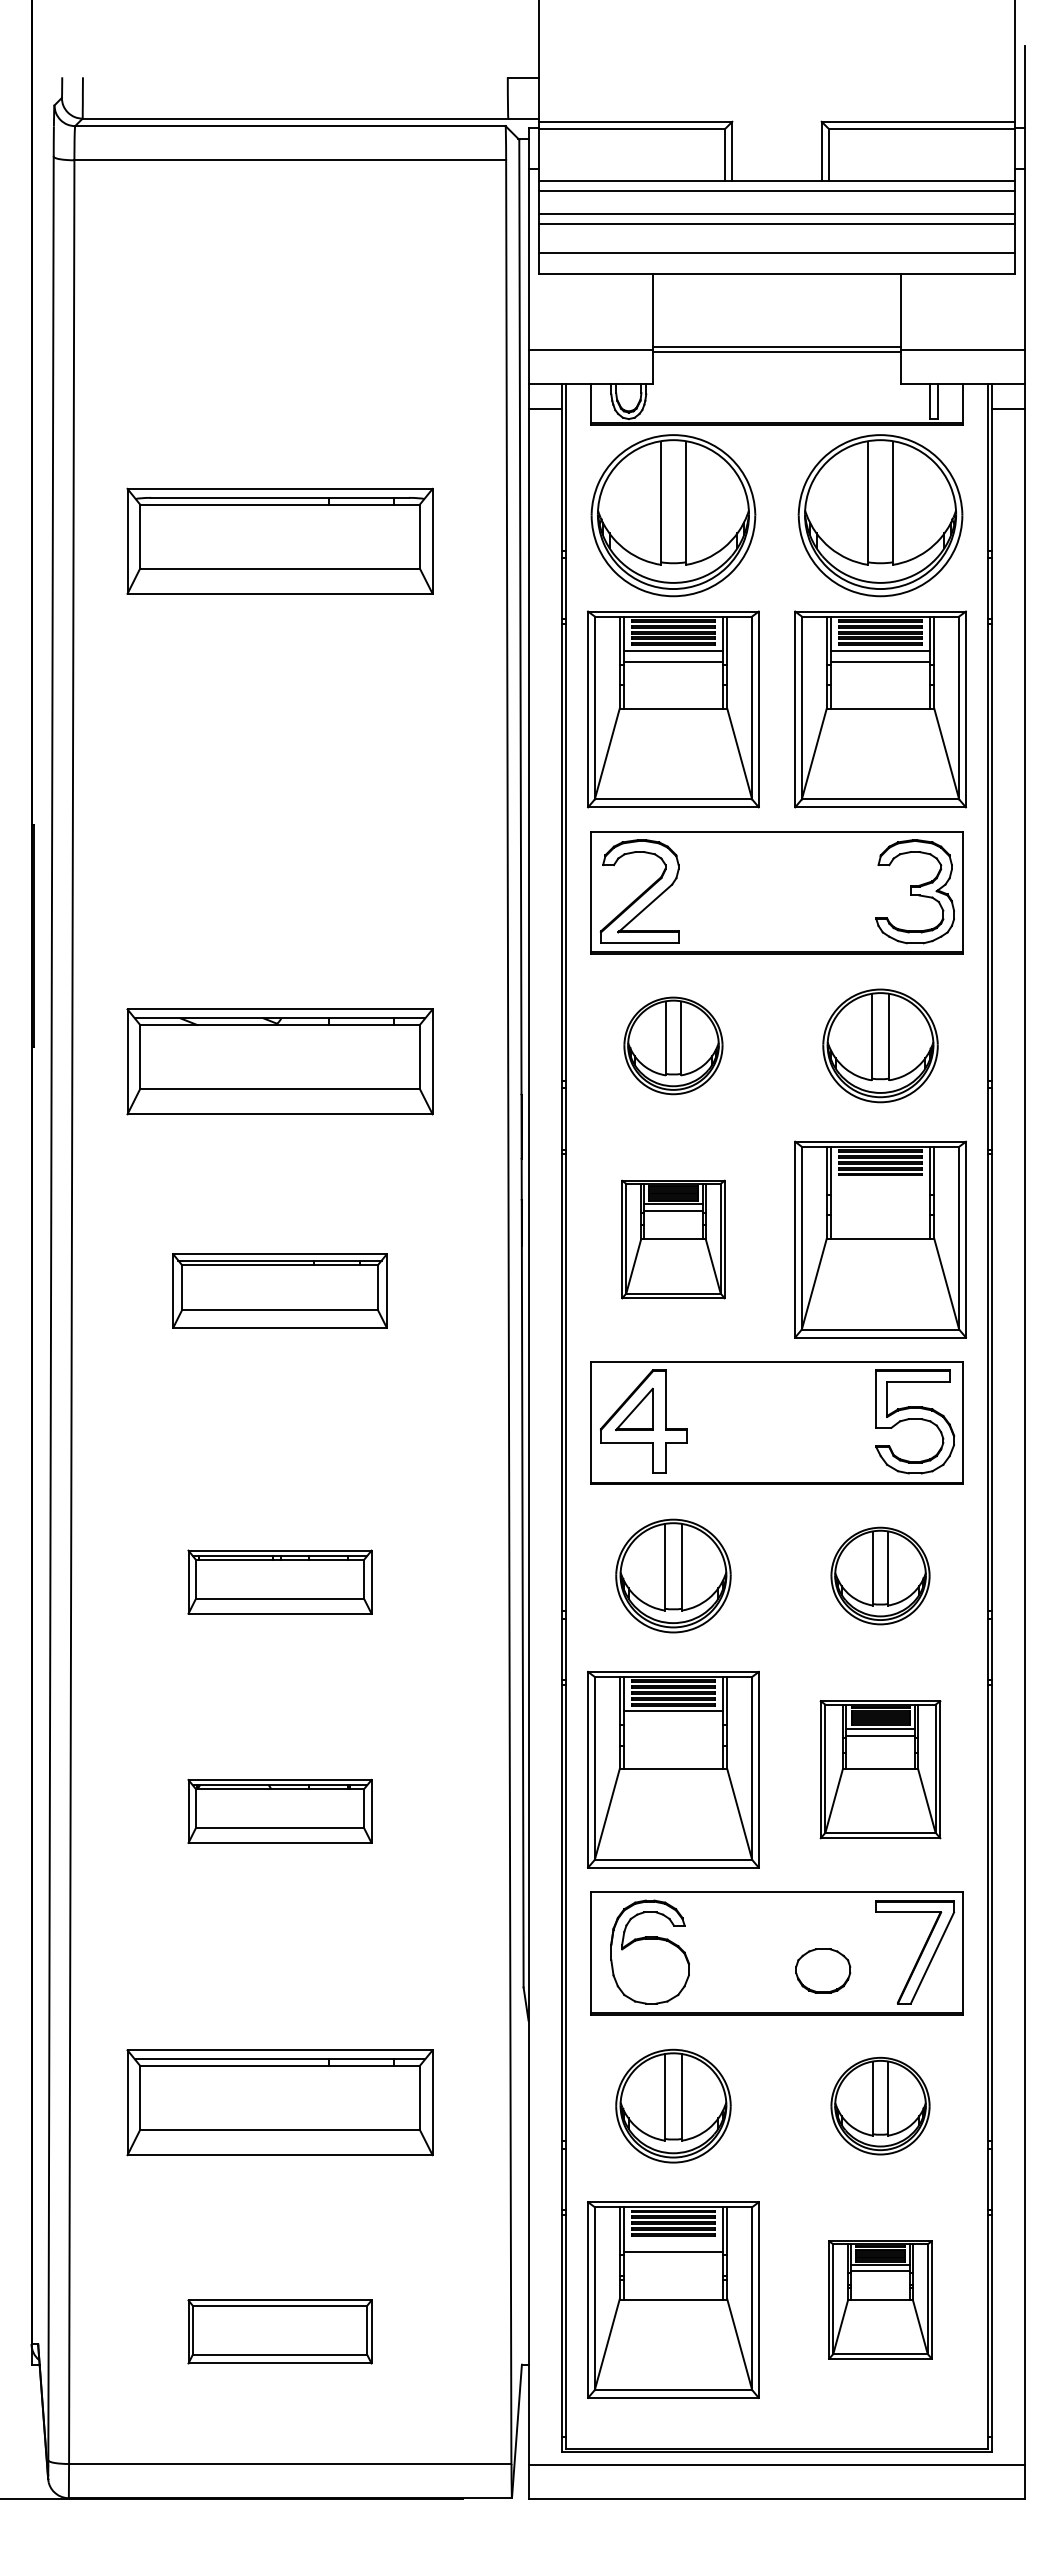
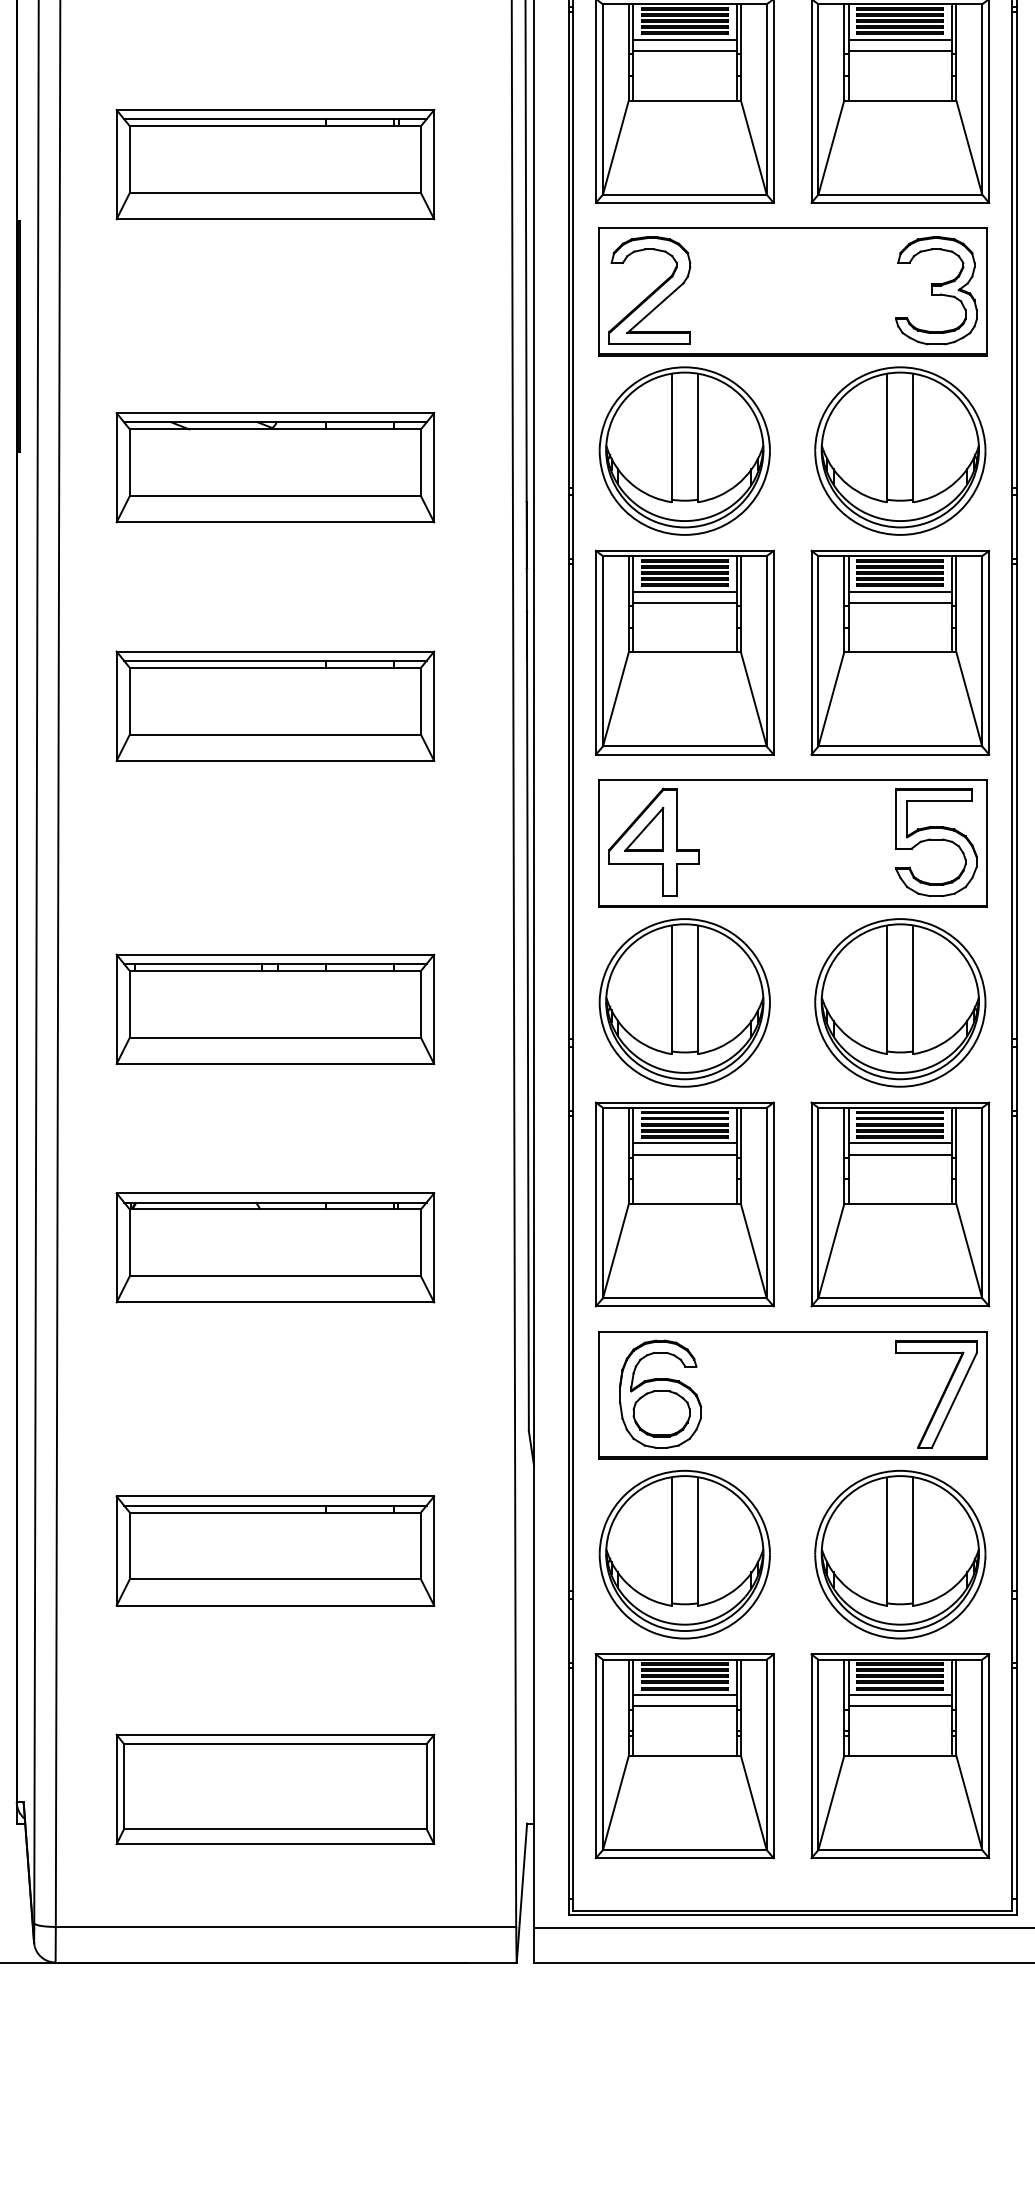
part: (279, 770) -> (274, 164), added
part: (673, 1045) -> (684, 450), size x1.67
part: (880, 1045) -> (900, 450), size x1.43
line: (880, 1180) -> (900, 591), added
line: (880, 1191) -> (900, 602), added
part: (673, 1239) -> (684, 652), size x1.67
part: (279, 1290) -> (274, 705), size x1.43
part: (673, 1575) -> (684, 1002), size x1.43
part: (880, 1575) -> (900, 1002), size x1.67
part: (279, 1581) -> (274, 1008), size x1.67
line: (673, 1721) -> (684, 1154), added
part: (880, 1769) -> (900, 1204), size x1.43
part: (279, 1811) -> (274, 1247), size x1.67
part: (823, 1970) -> (661, 1413), moved
part: (673, 2105) -> (684, 1553), size x1.43
part: (880, 2105) -> (900, 1553), size x1.67
line: (673, 2241) -> (684, 1695), added
part: (880, 2299) -> (900, 1755), size x1.67
part: (279, 2331) -> (274, 1789), size x1.67

